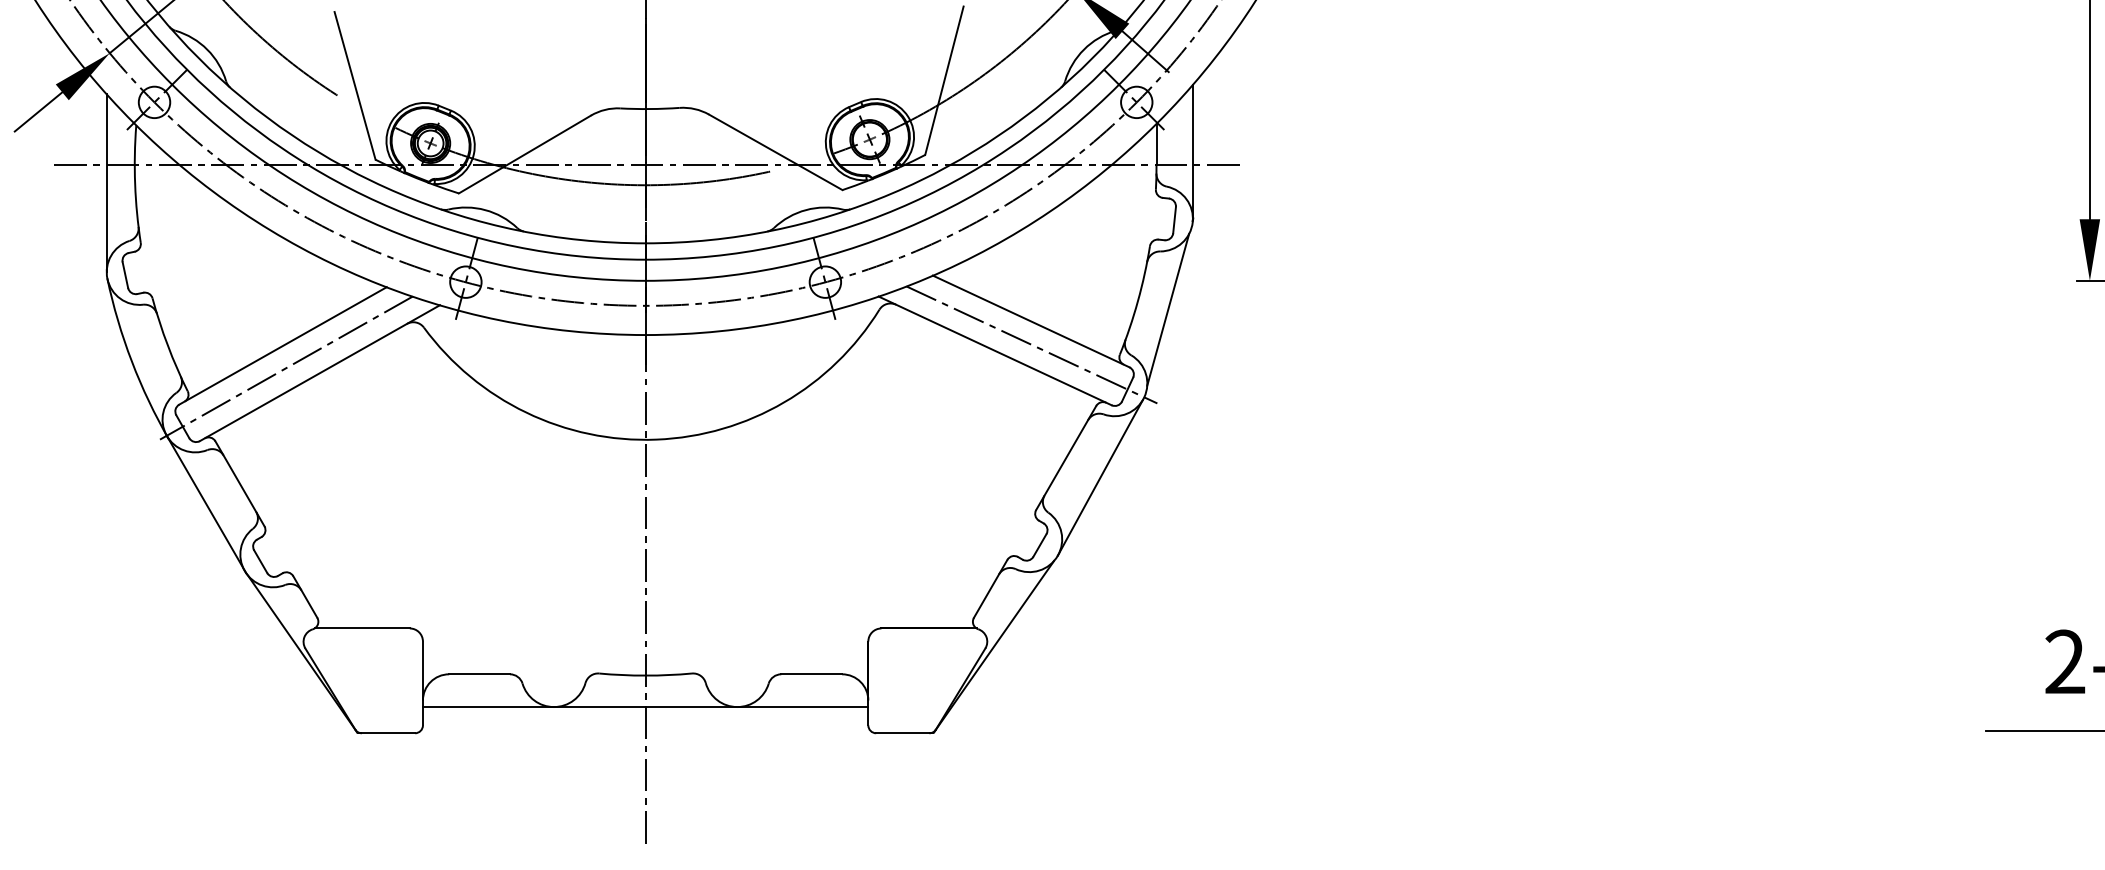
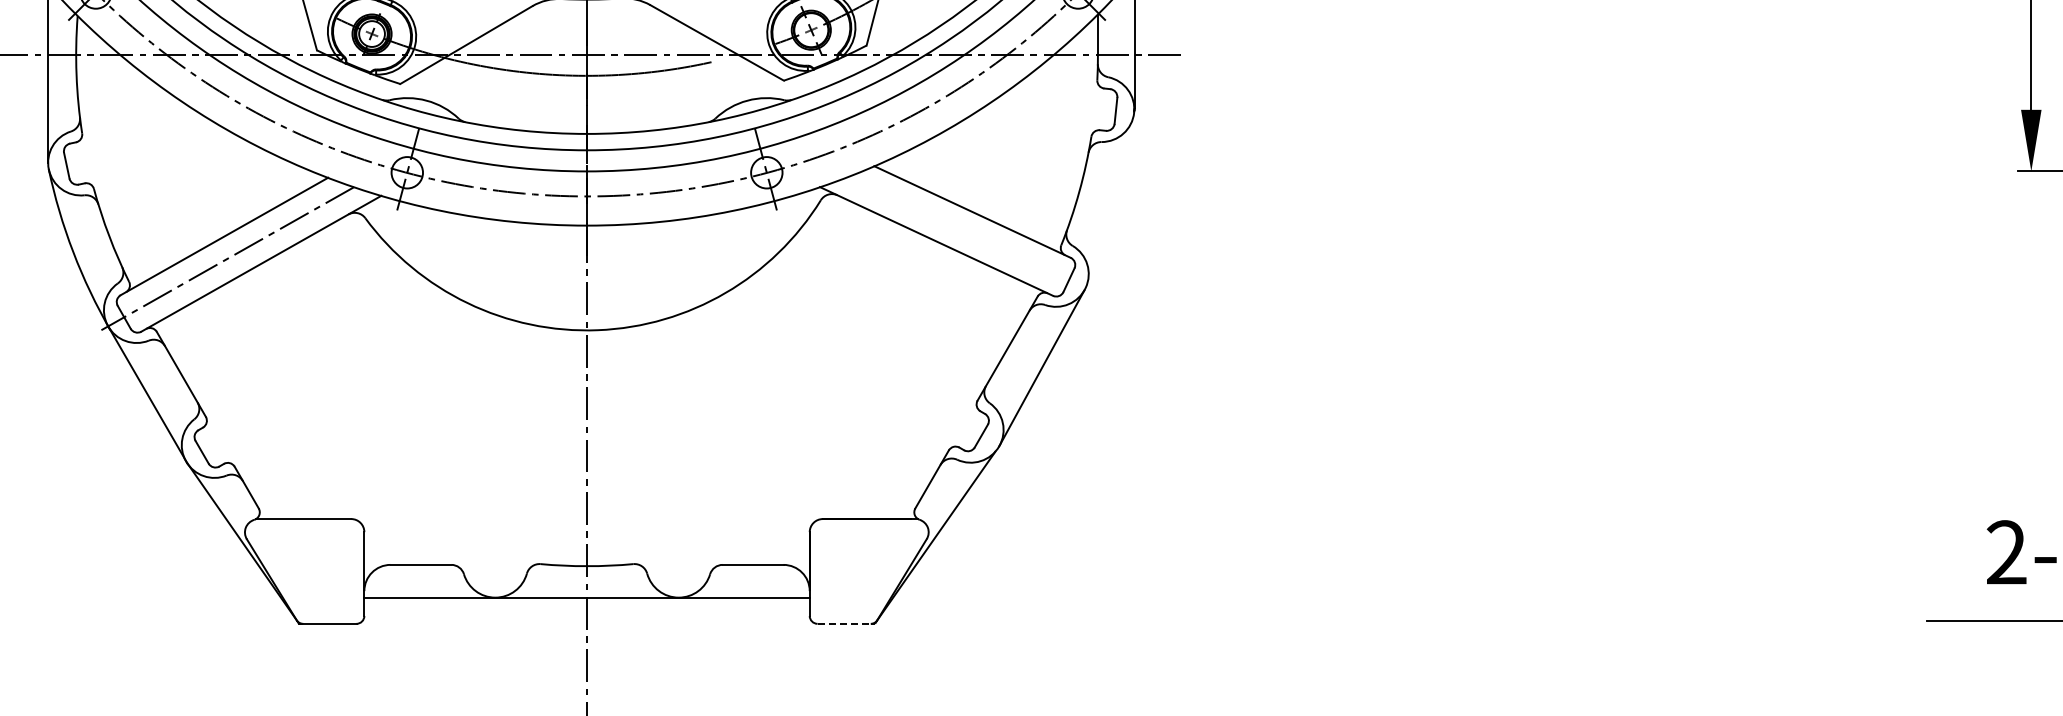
line: (1168, 309) -> (1109, 200), removed
line: (1031, 344) -> (972, 235), removed
line: (902, 733) -> (843, 624), solid -> dashed

